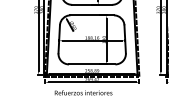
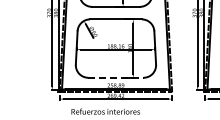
line: (91, 64) -> (115, 77), solid -> dashed

